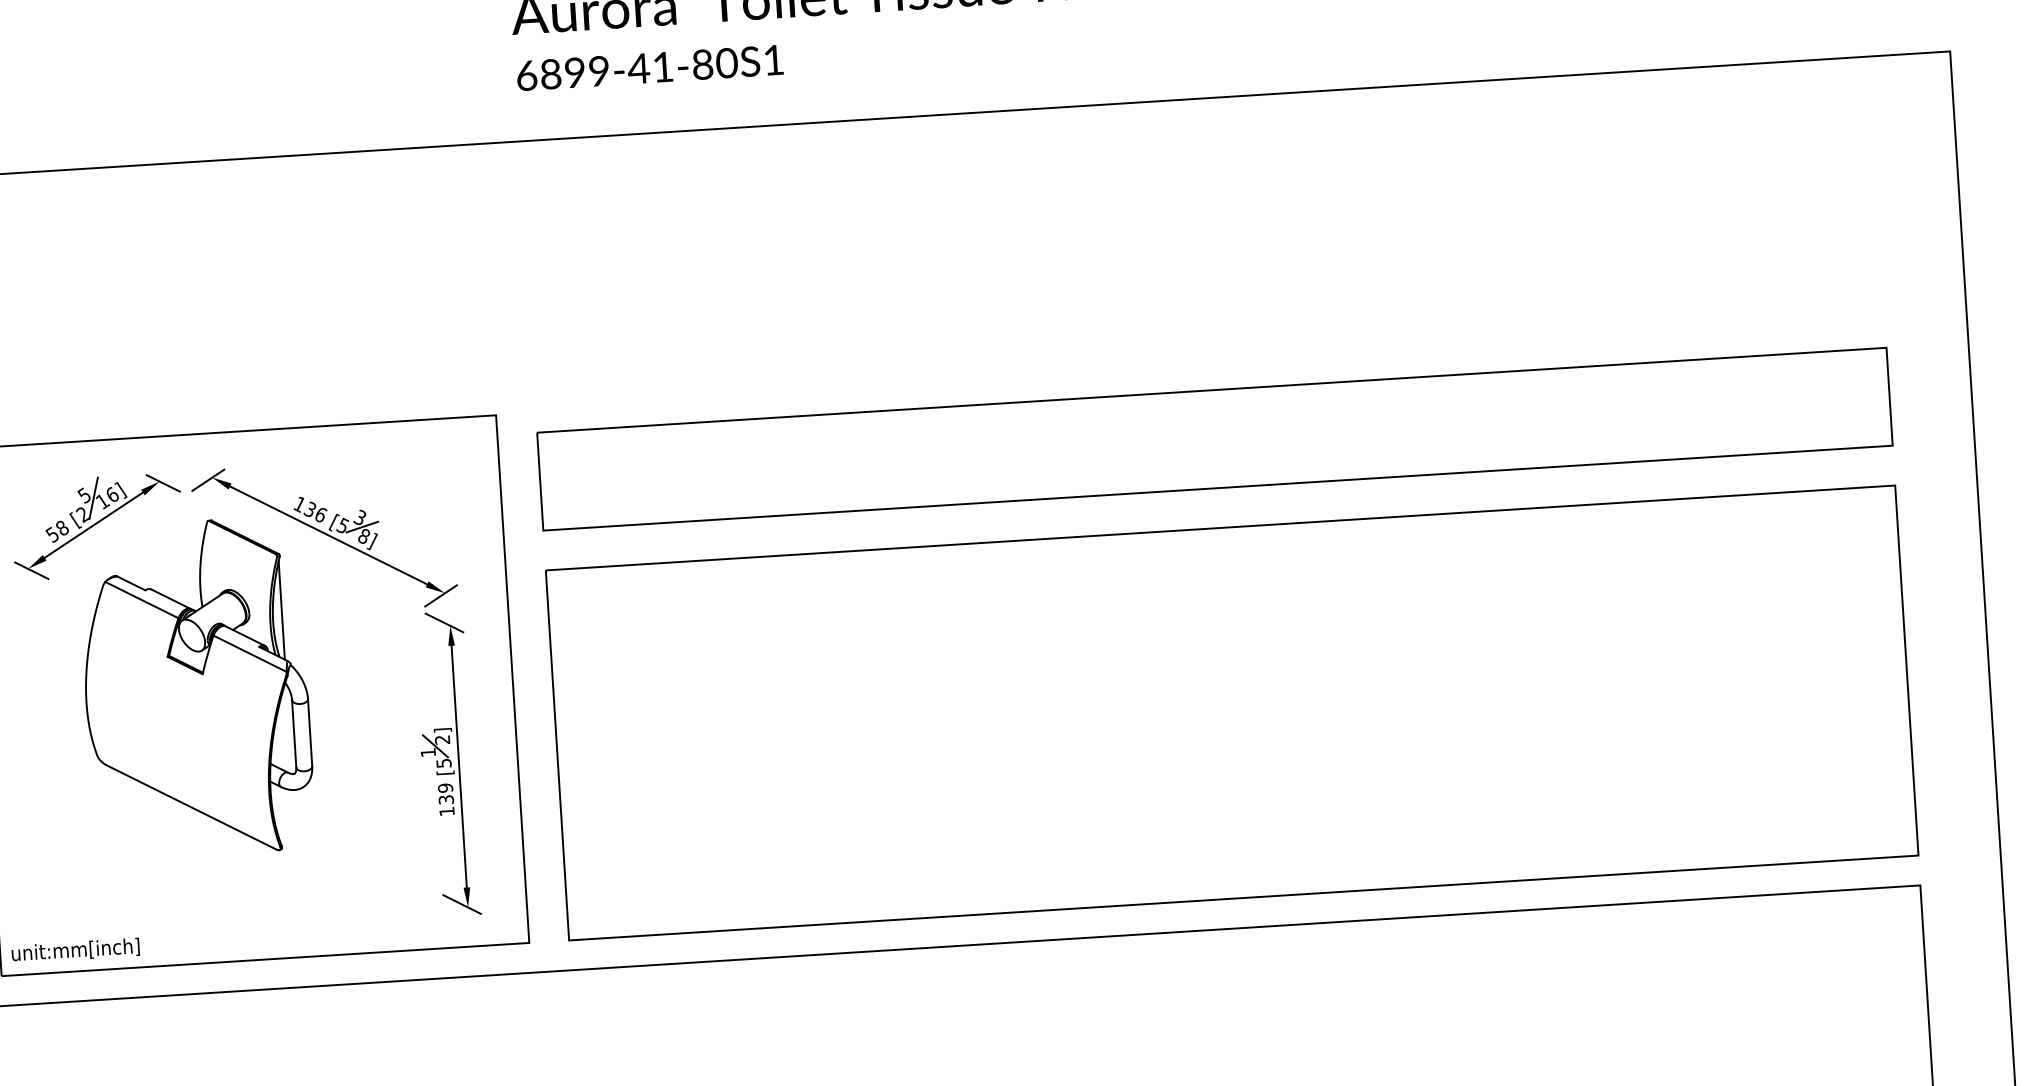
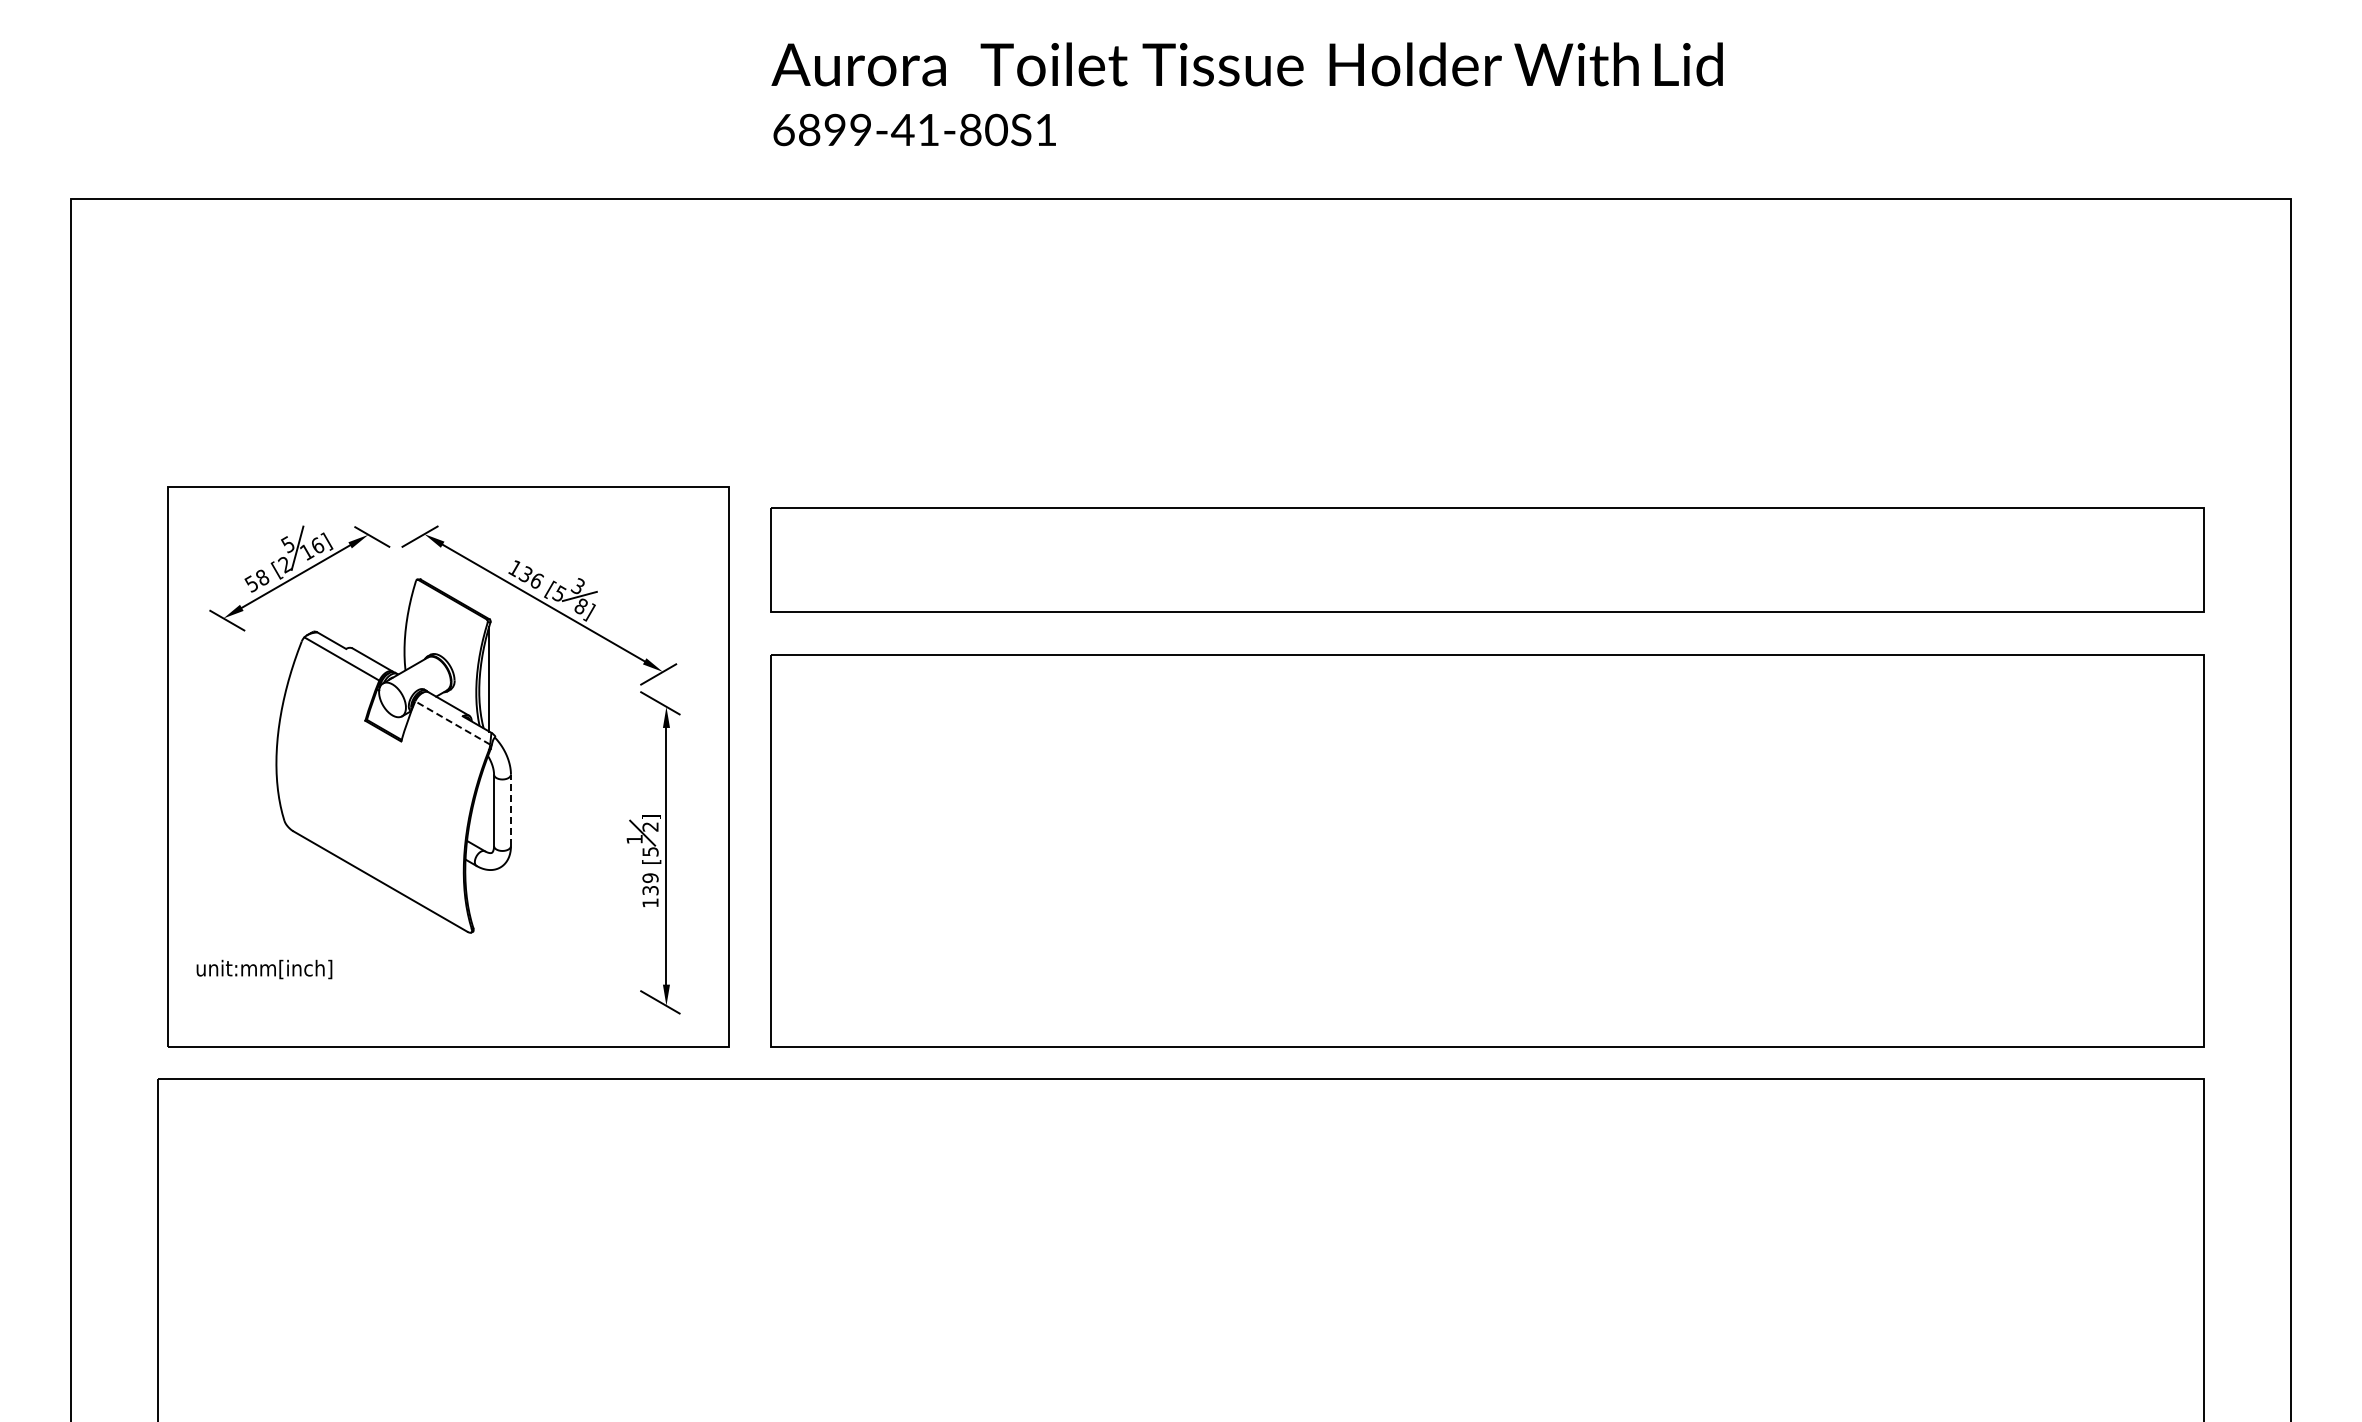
line: (249, 653) -> (452, 722), solid -> dashed
line: (309, 732) -> (510, 810), solid -> dashed
text: (75, 950) -> (264, 969), moved

